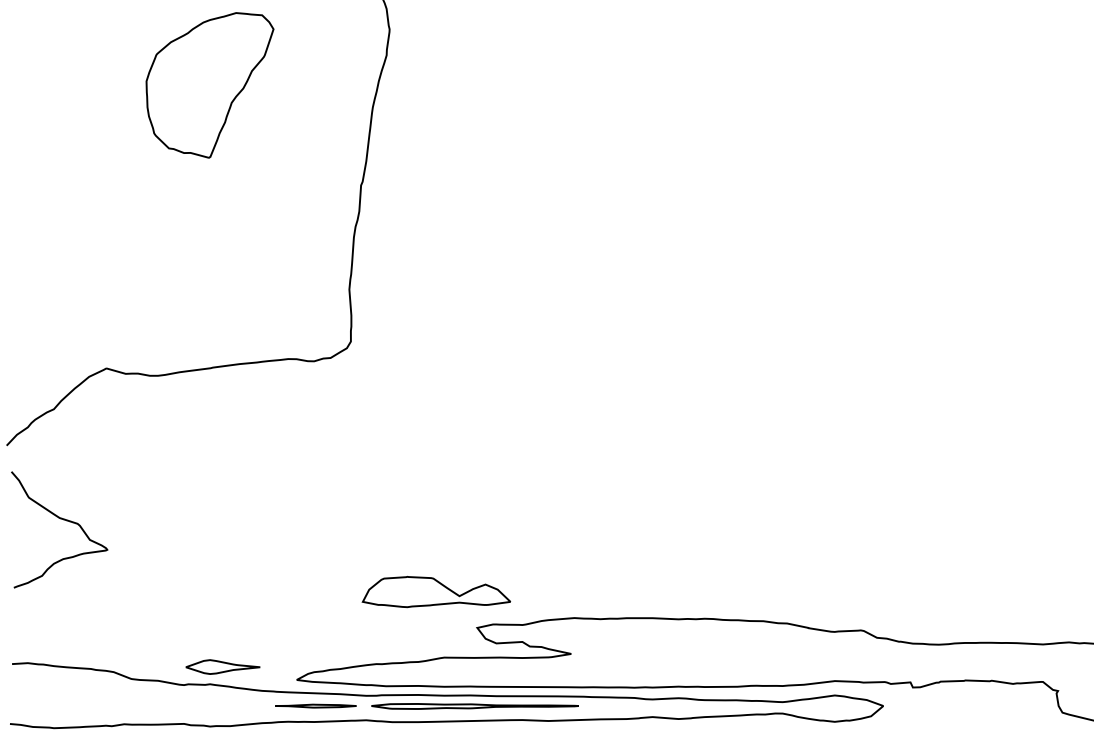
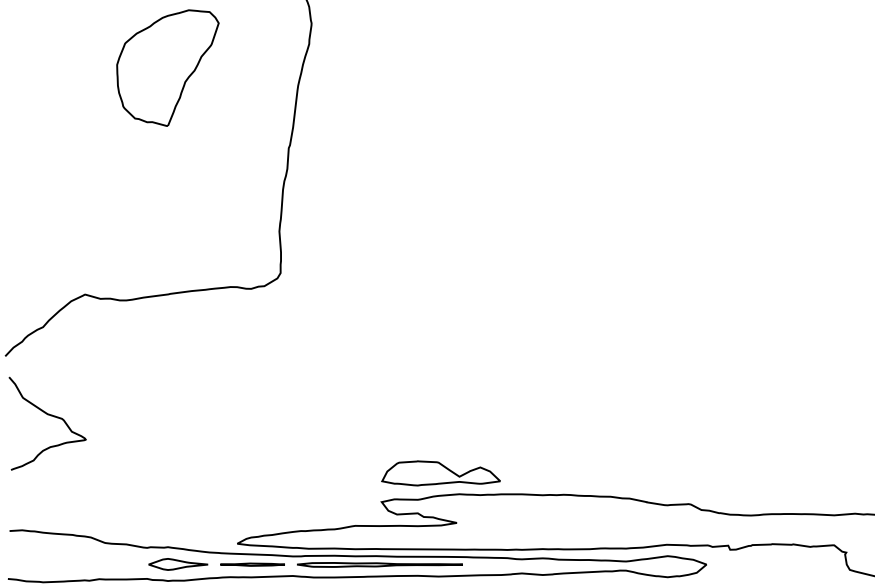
part: (435, 592) -> (440, 473), moved
part: (223, 667) -> (178, 564), moved

